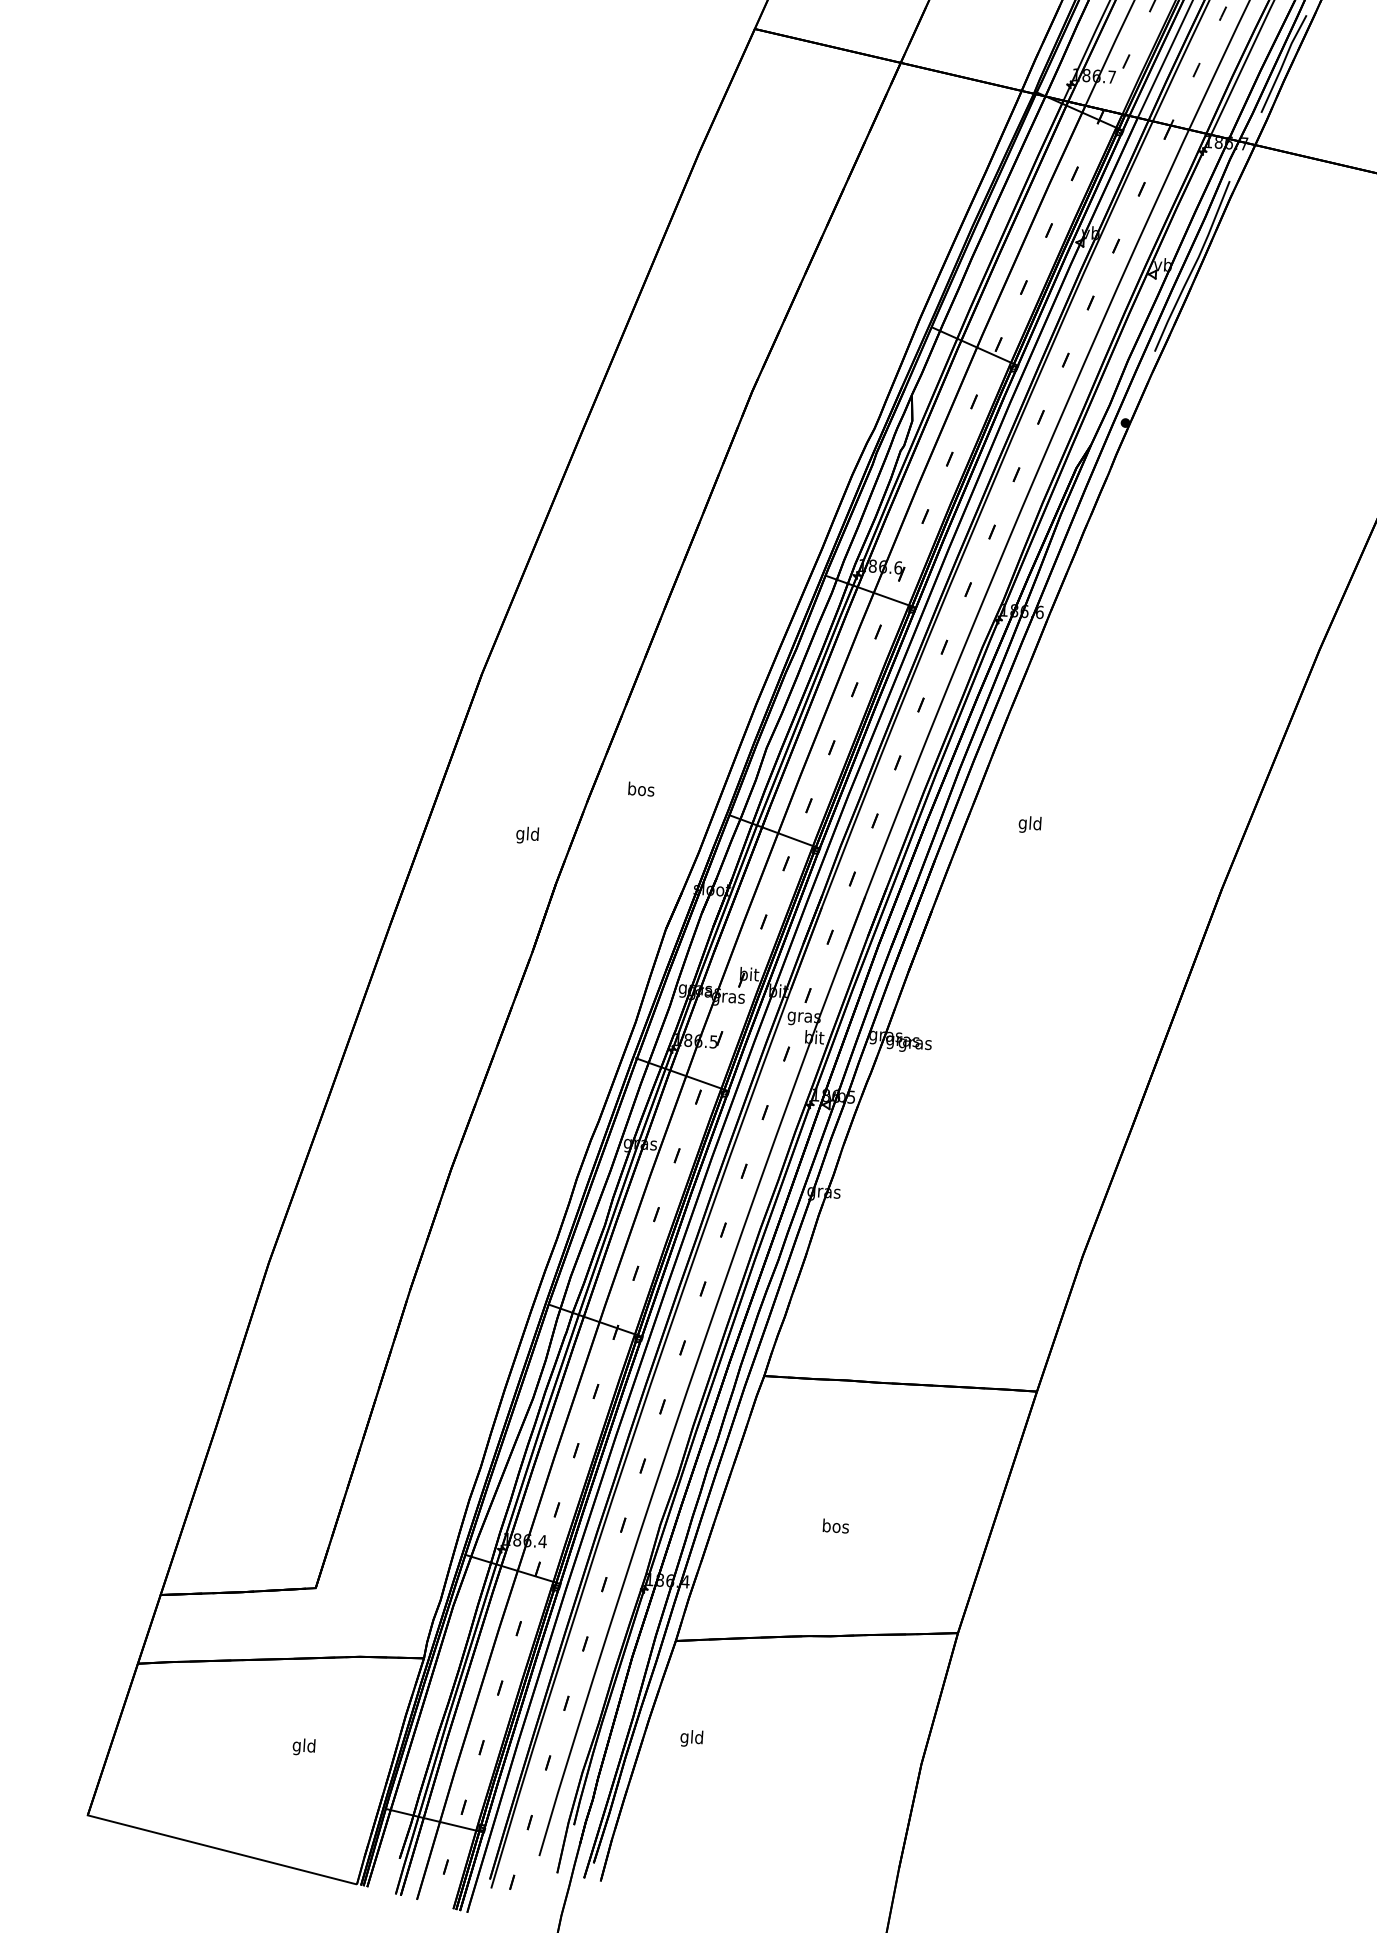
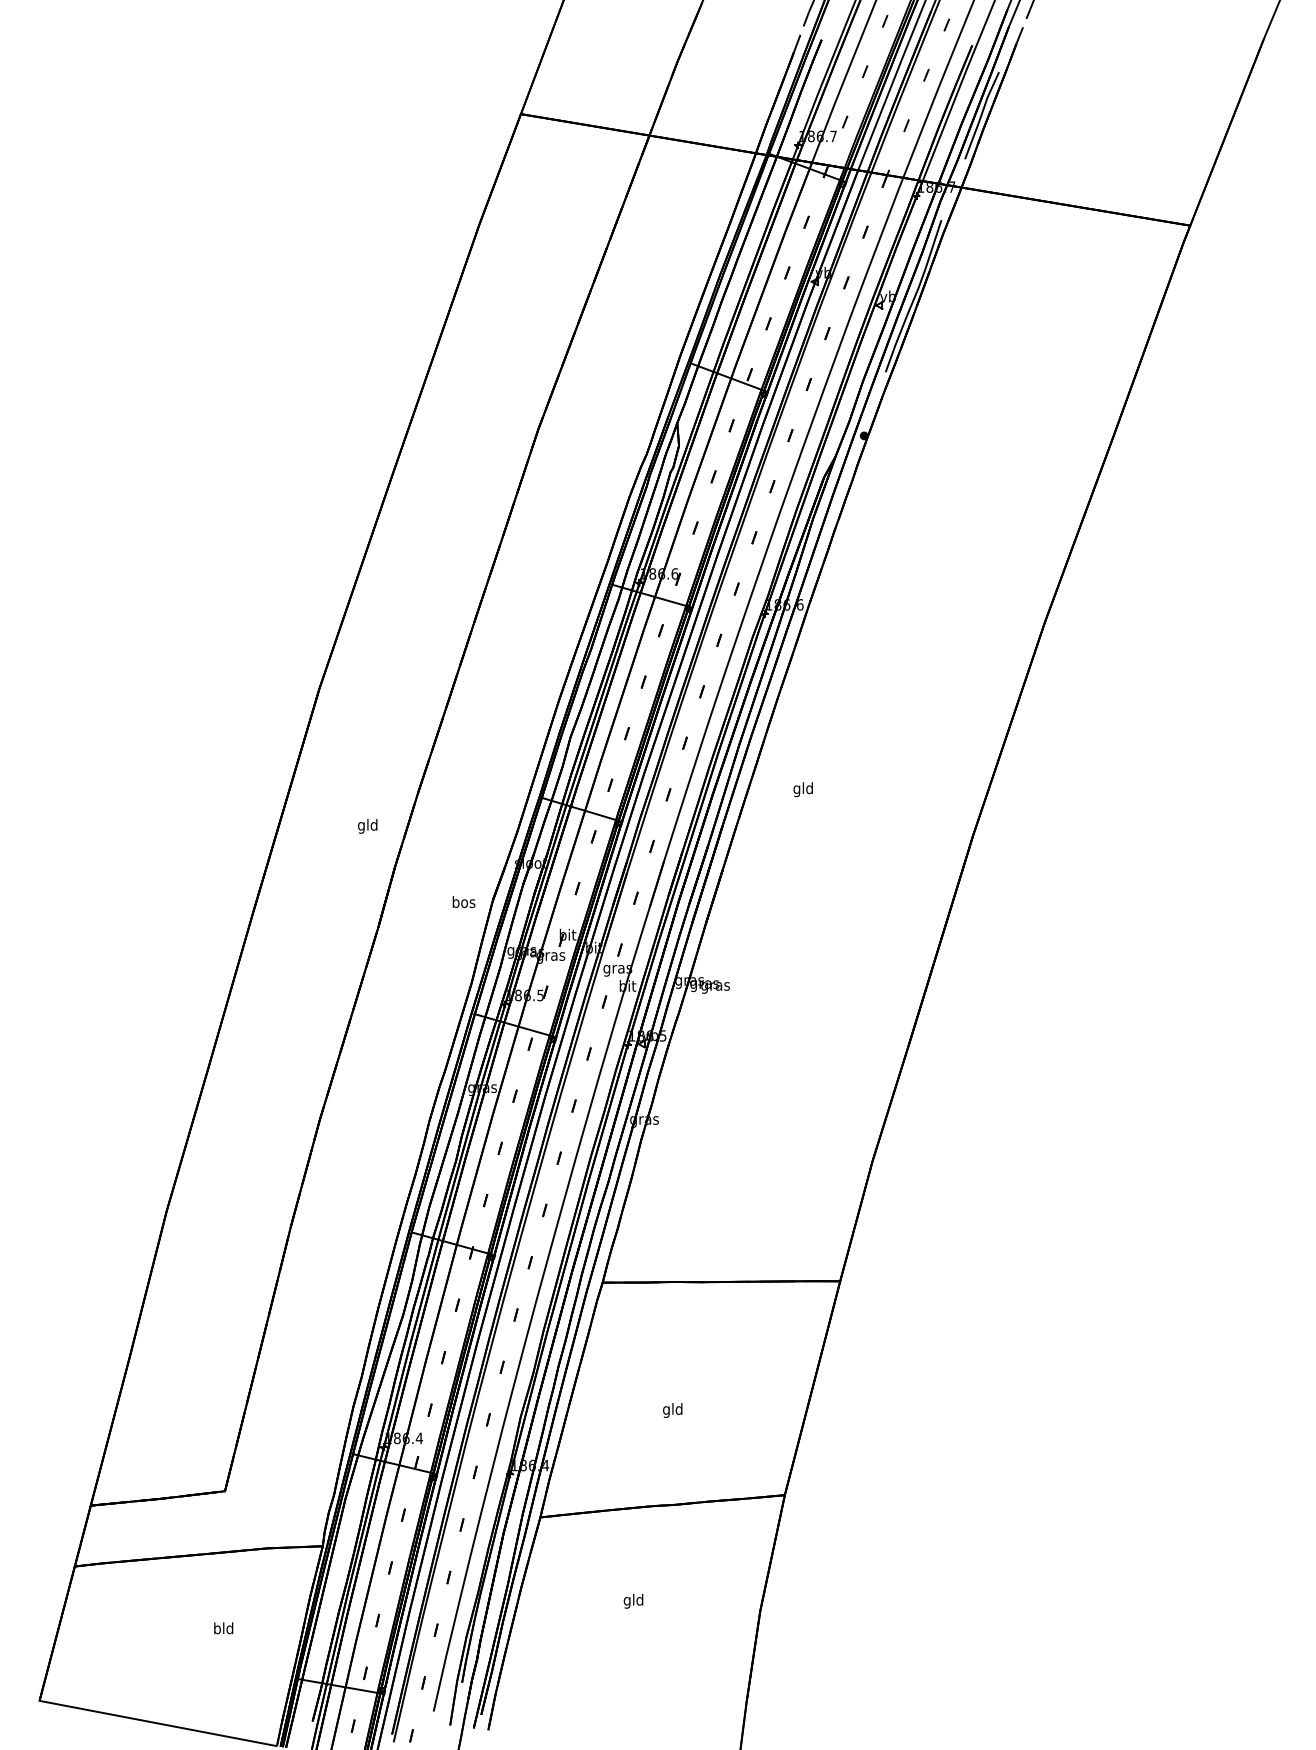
text: (640, 788) -> (463, 901), moved
text: (835, 1527) -> (672, 1410), bos -> gld
text: (691, 1737) -> (633, 1600), moved
text: (295, 1746) -> (216, 1629), gld -> bld

